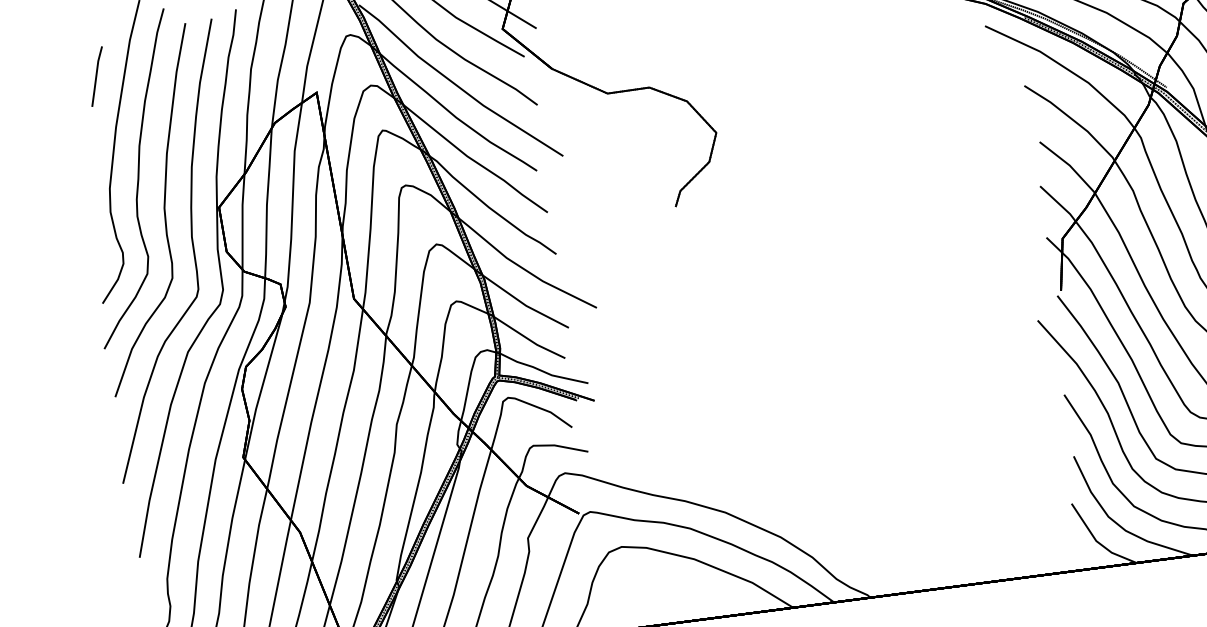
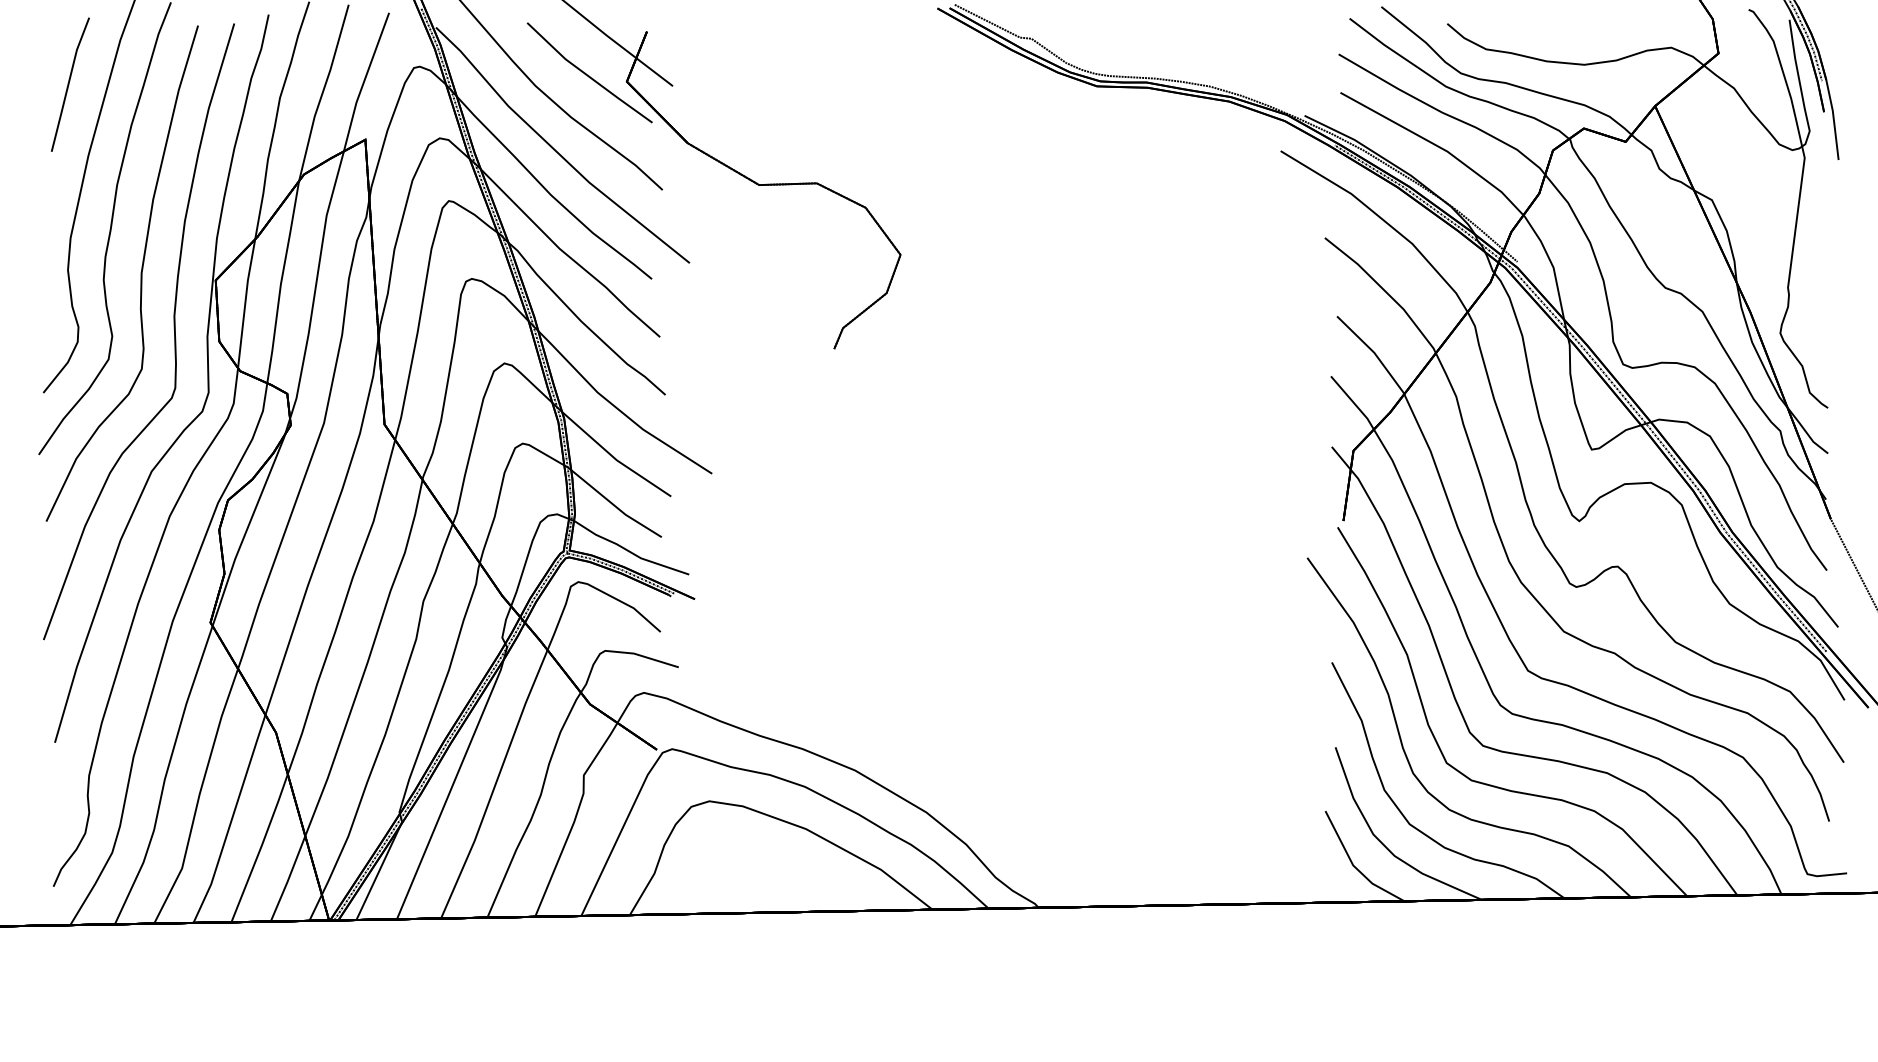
part: (97, 76) -> (70, 84), size x1.67

